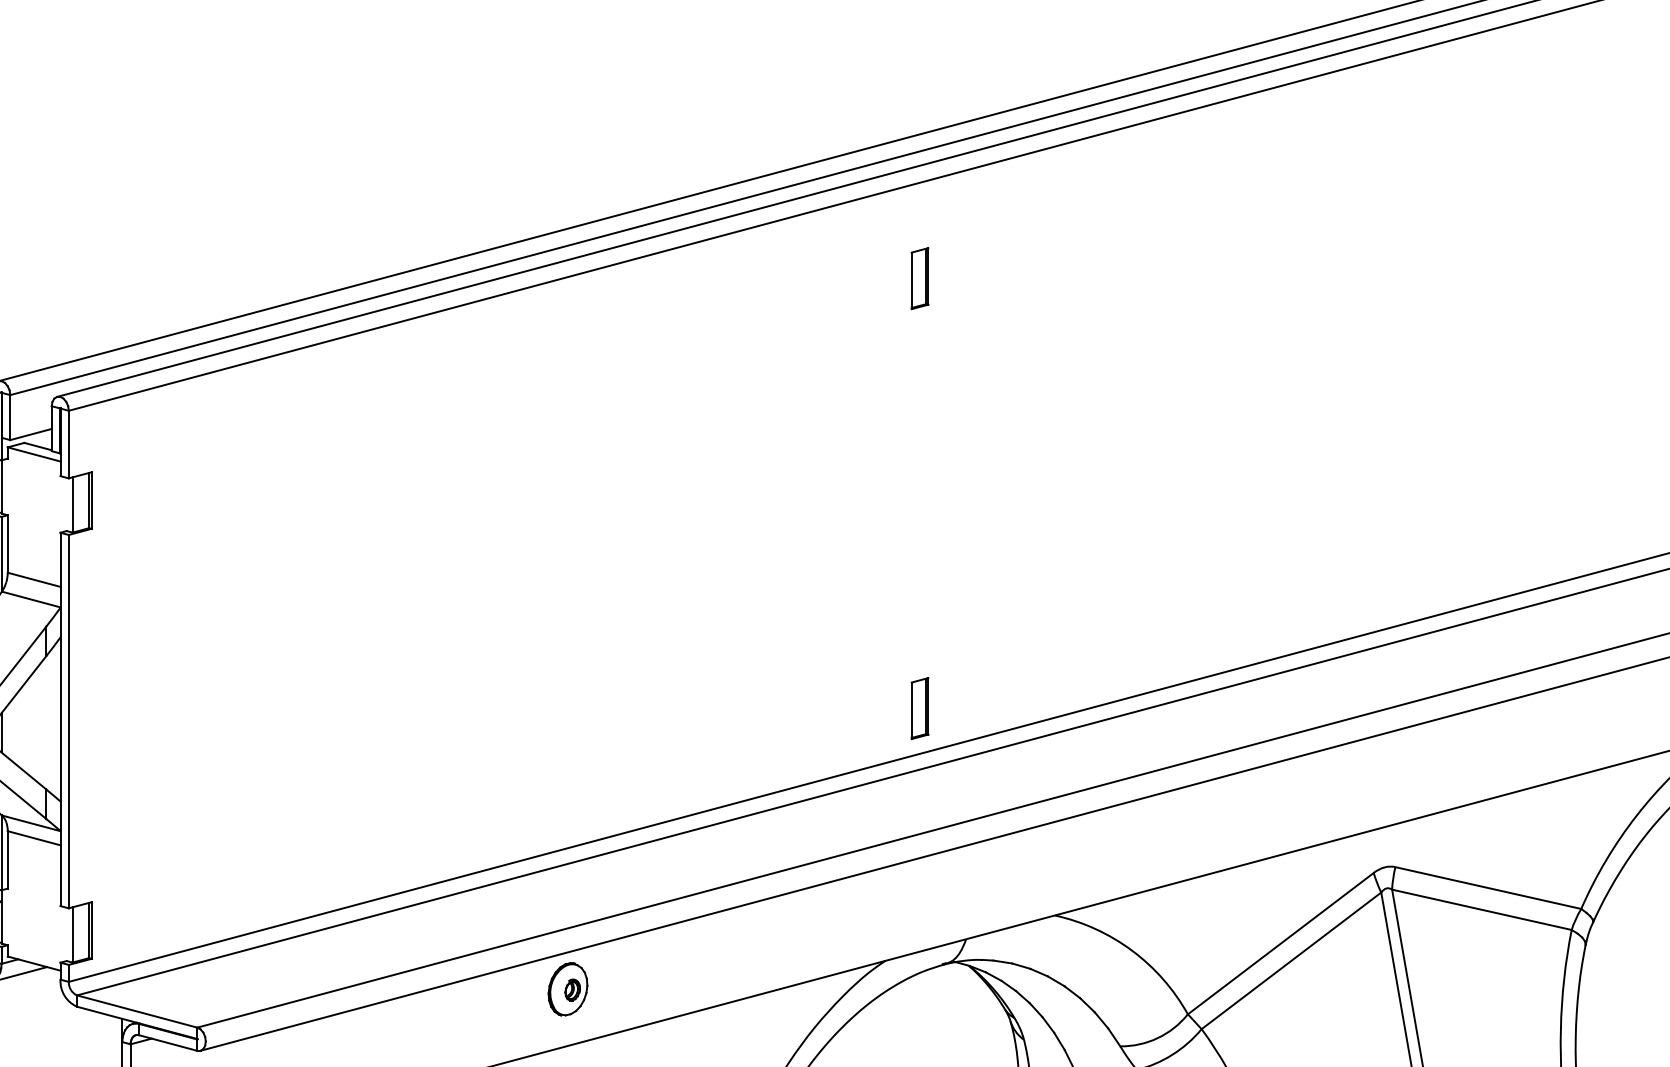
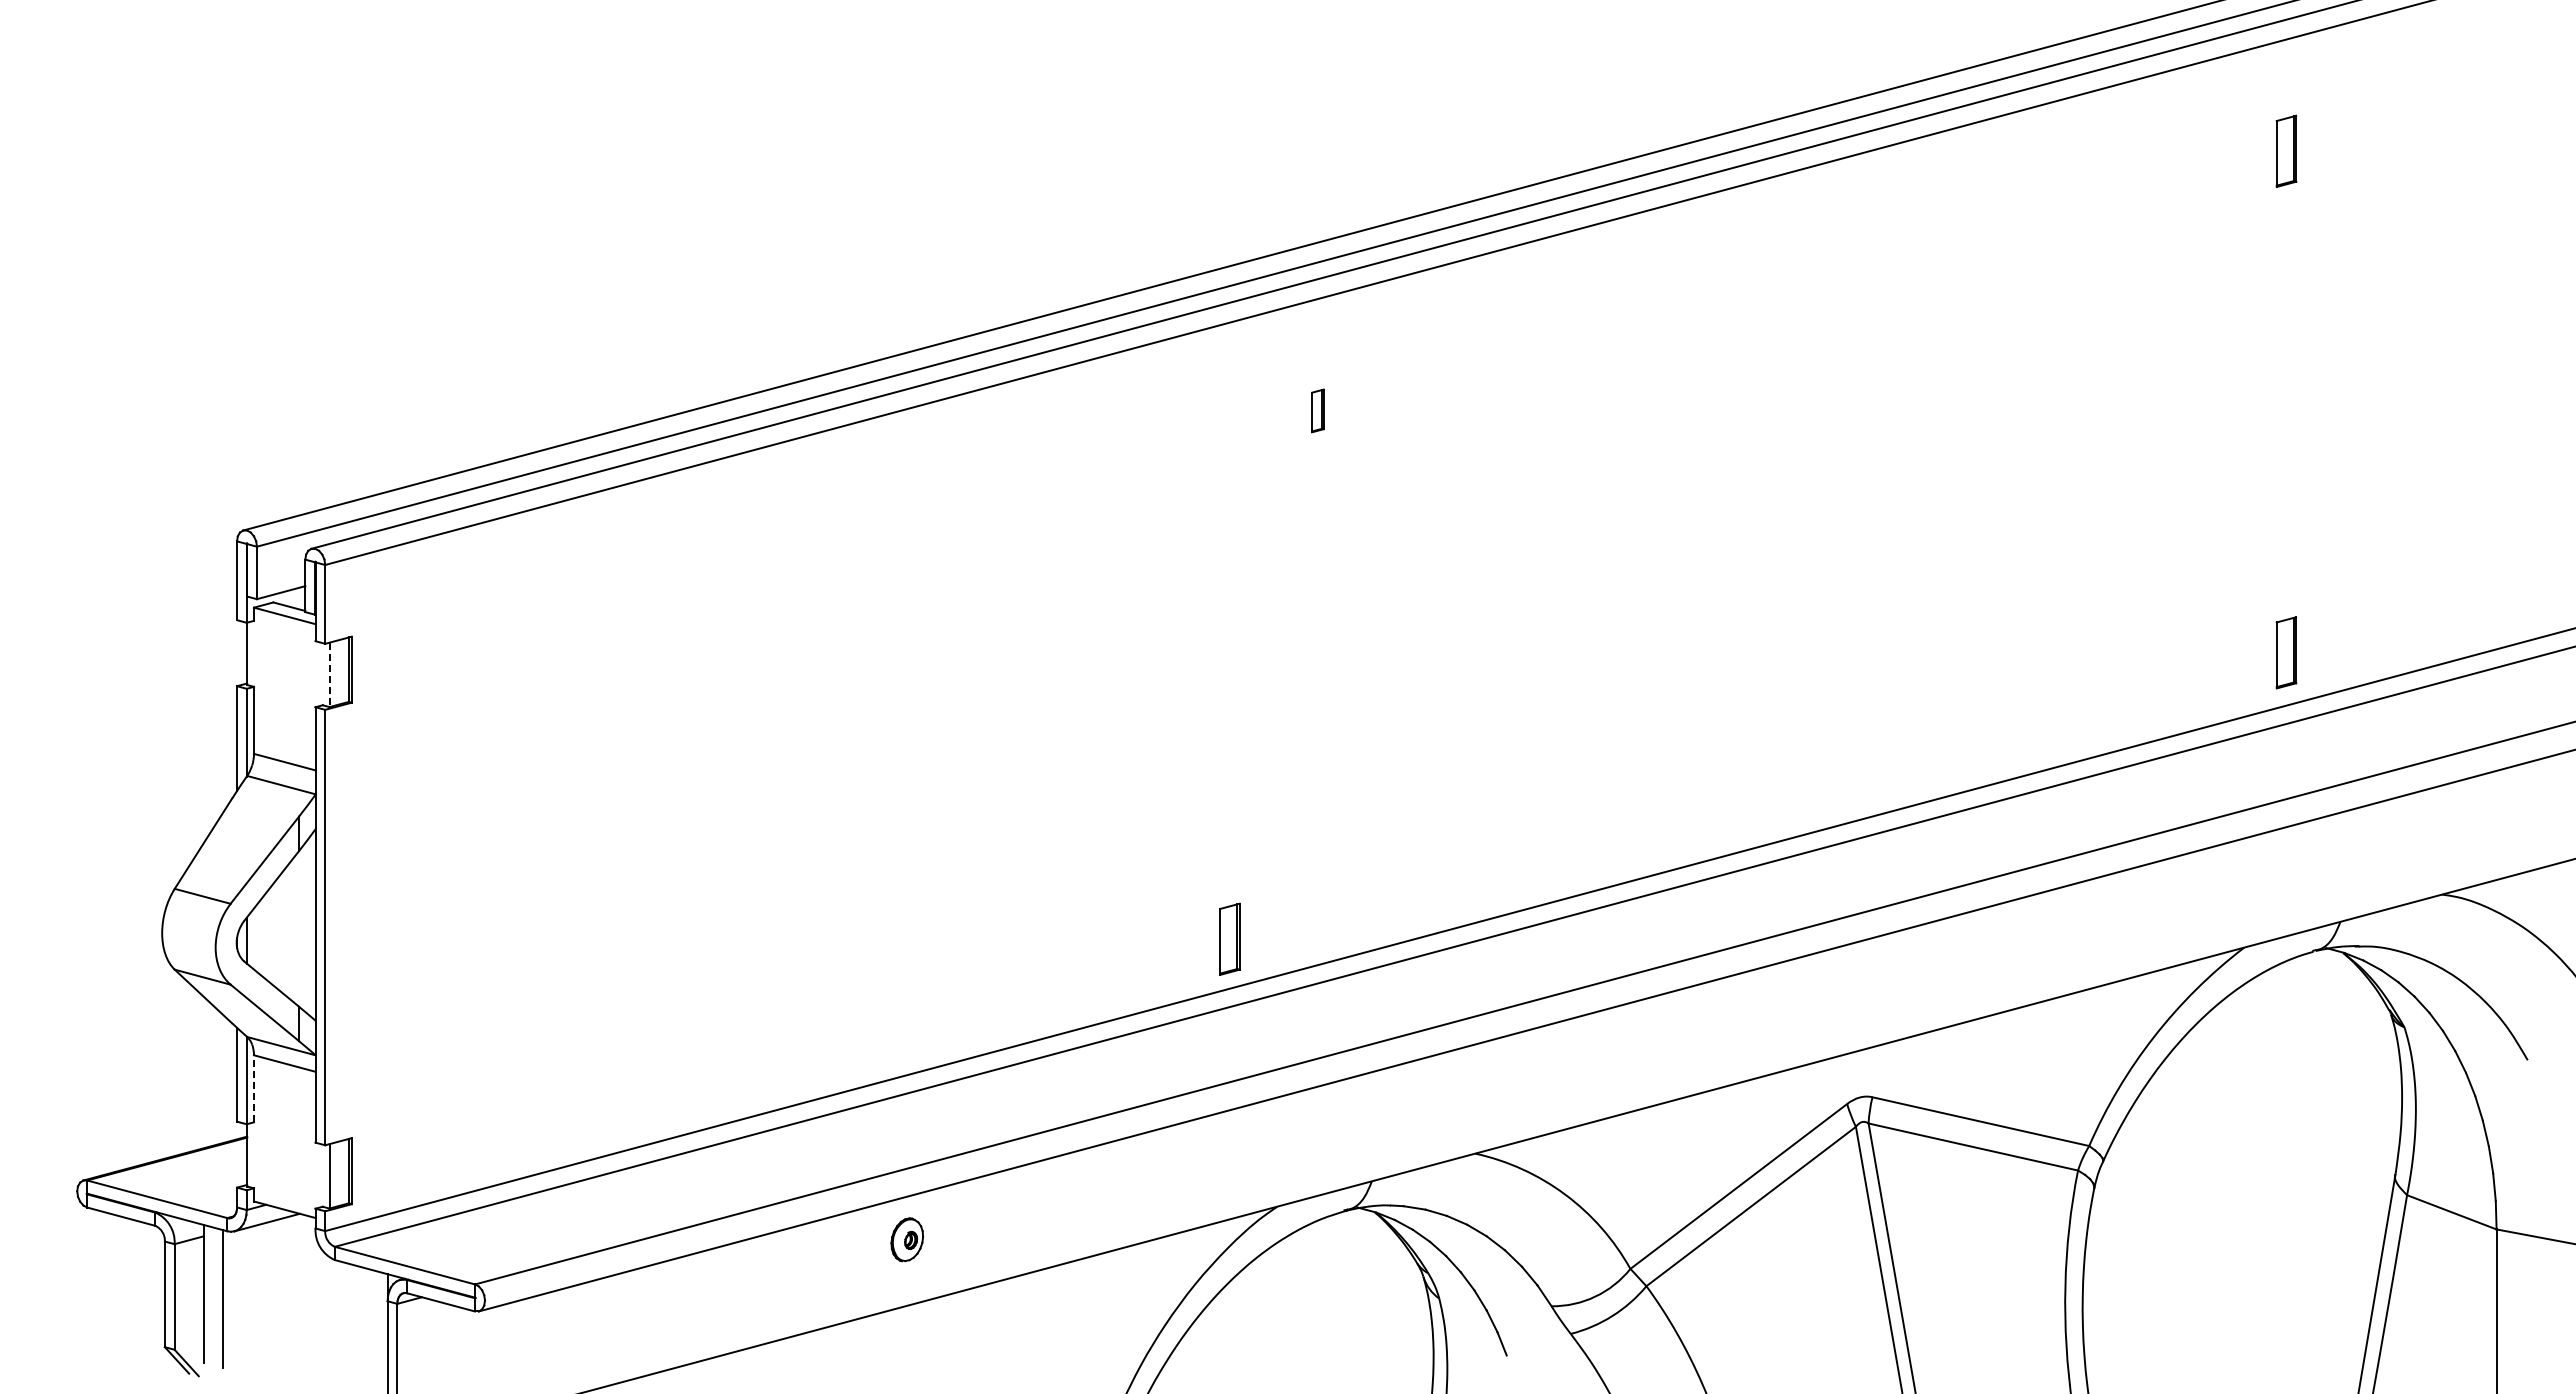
part: (919, 278) -> (1317, 410), size x0.6
line: (72, 505) -> (329, 675), solid -> dashed
part: (919, 707) -> (1229, 938), moved
line: (8, 859) -> (254, 1088), solid -> dashed
part: (567, 989) -> (906, 1239), size x0.7

